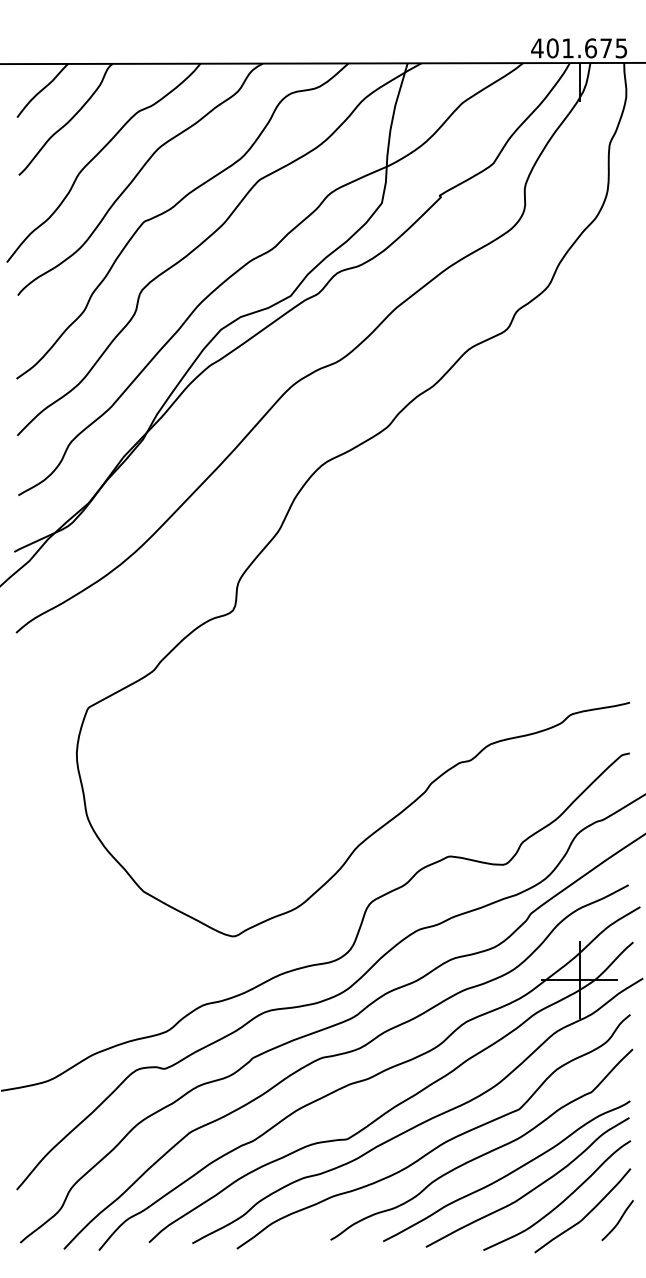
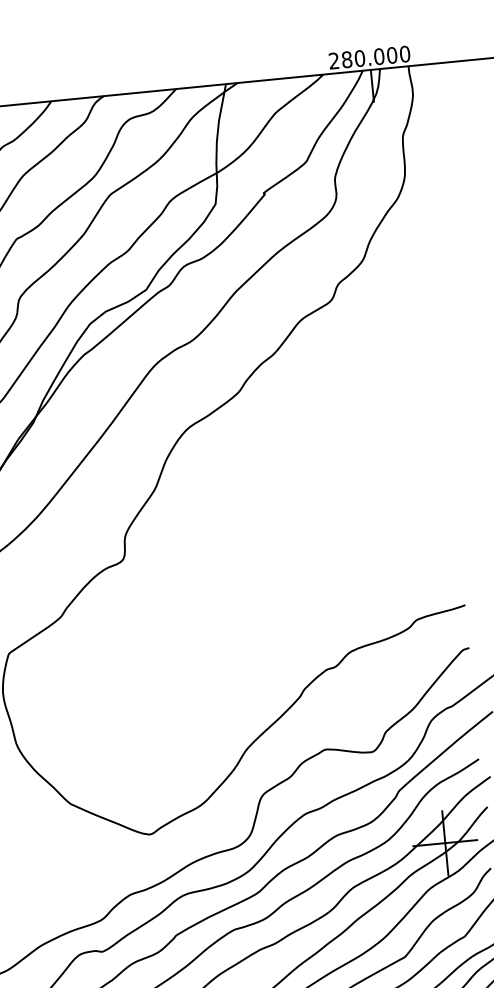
text: (579, 48) -> (369, 57), 401.675 -> 280.000

